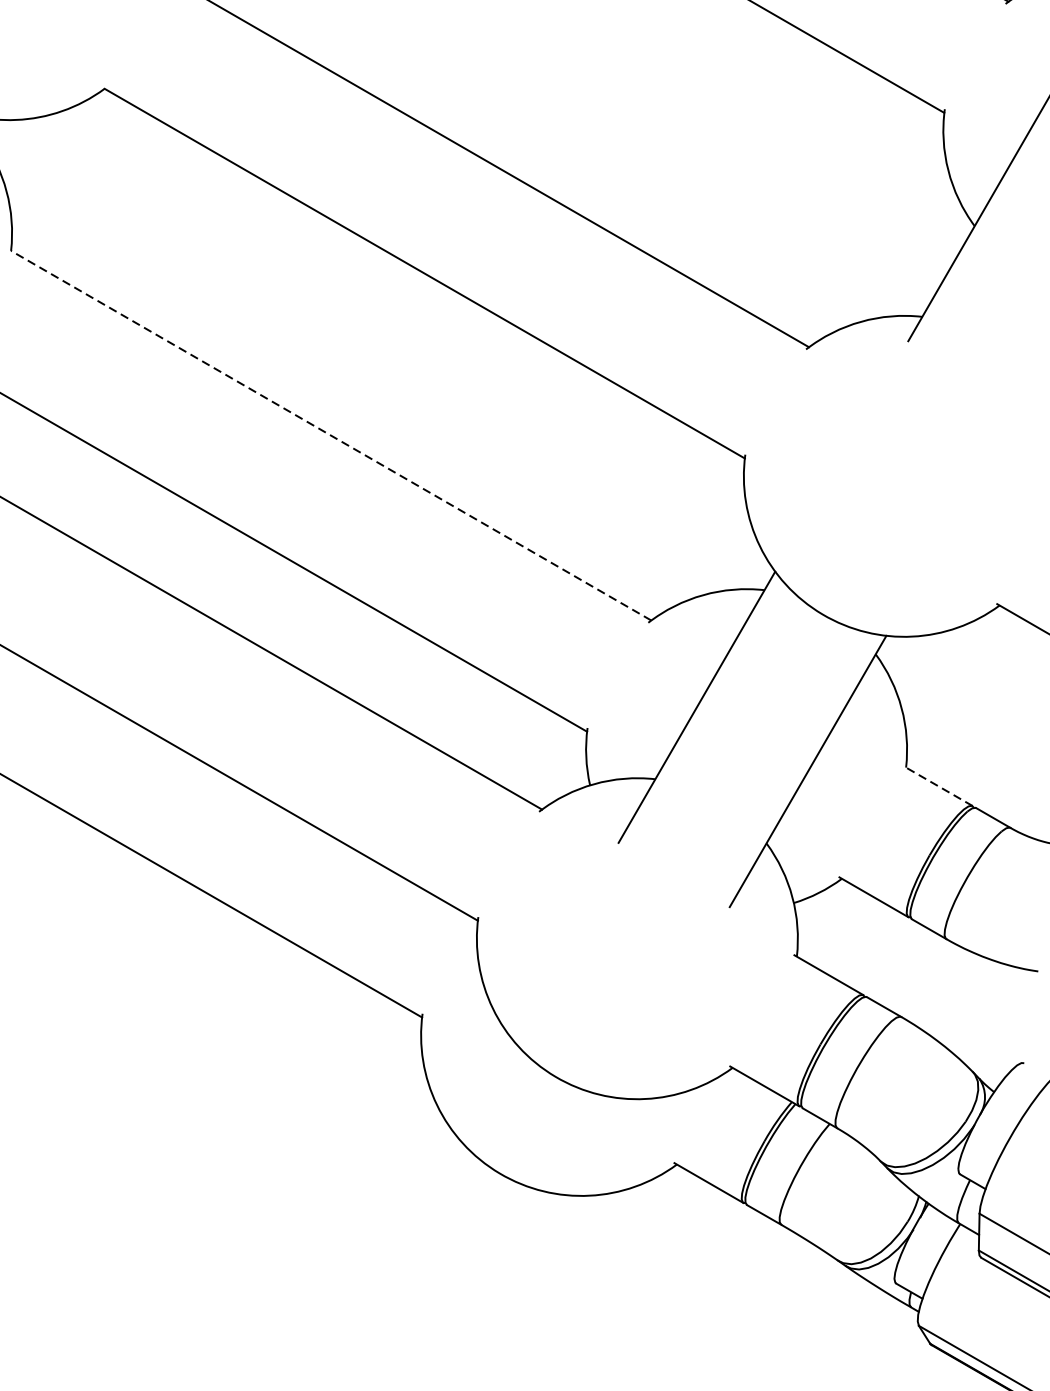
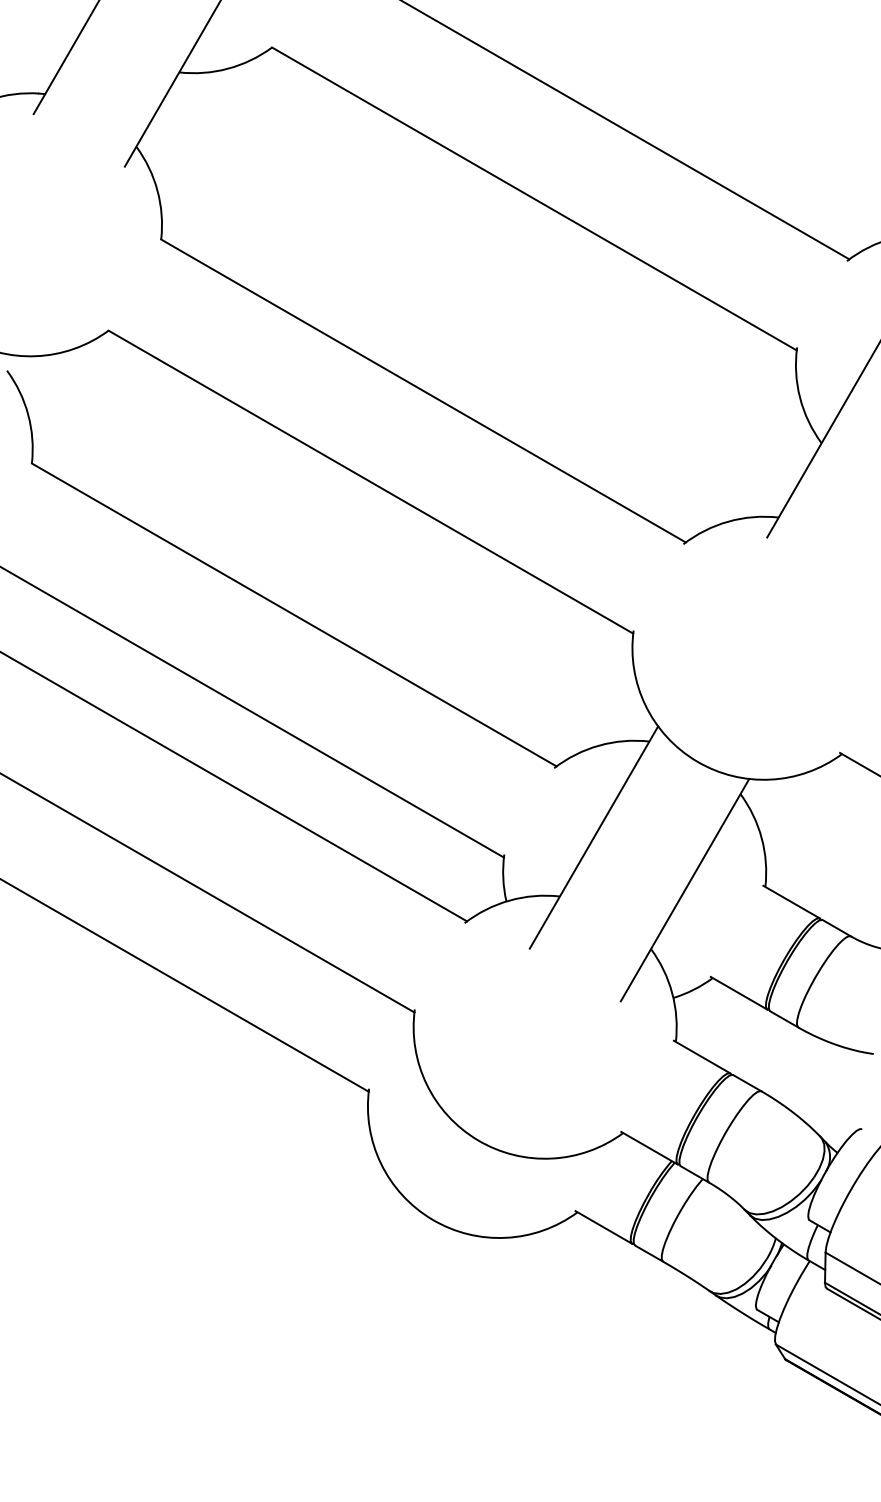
line: (331, 435) -> (294, 614), dashed -> solid
line: (937, 786) -> (791, 902), dashed -> solid

